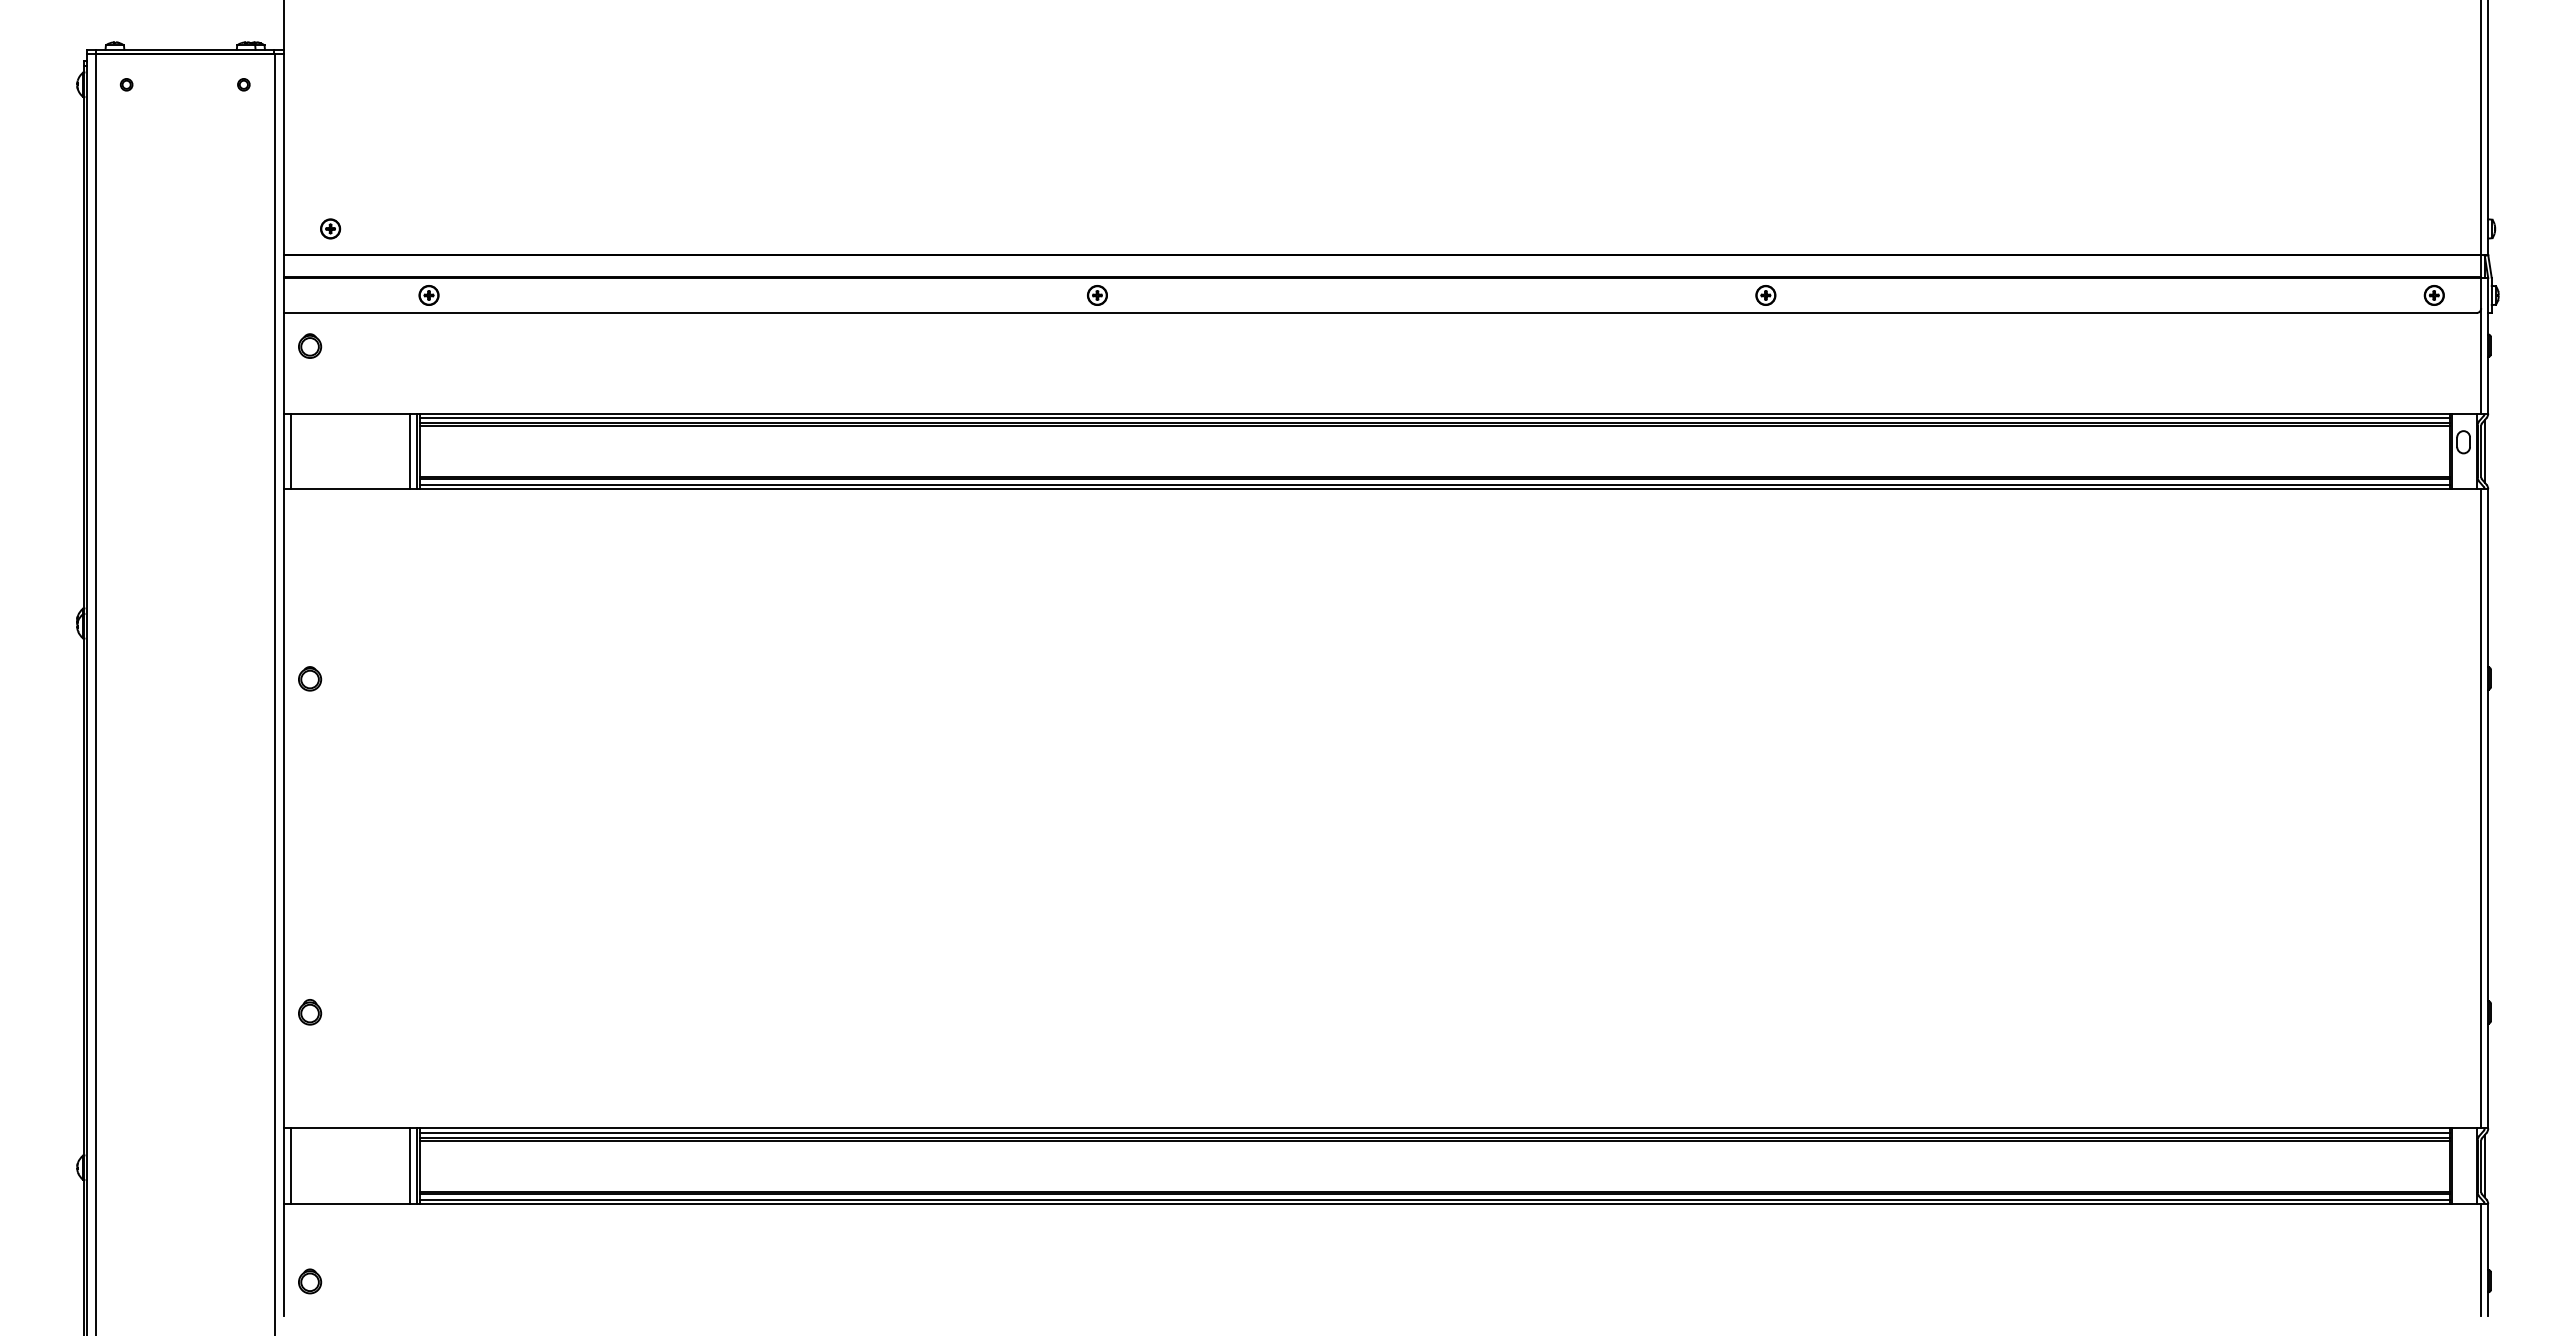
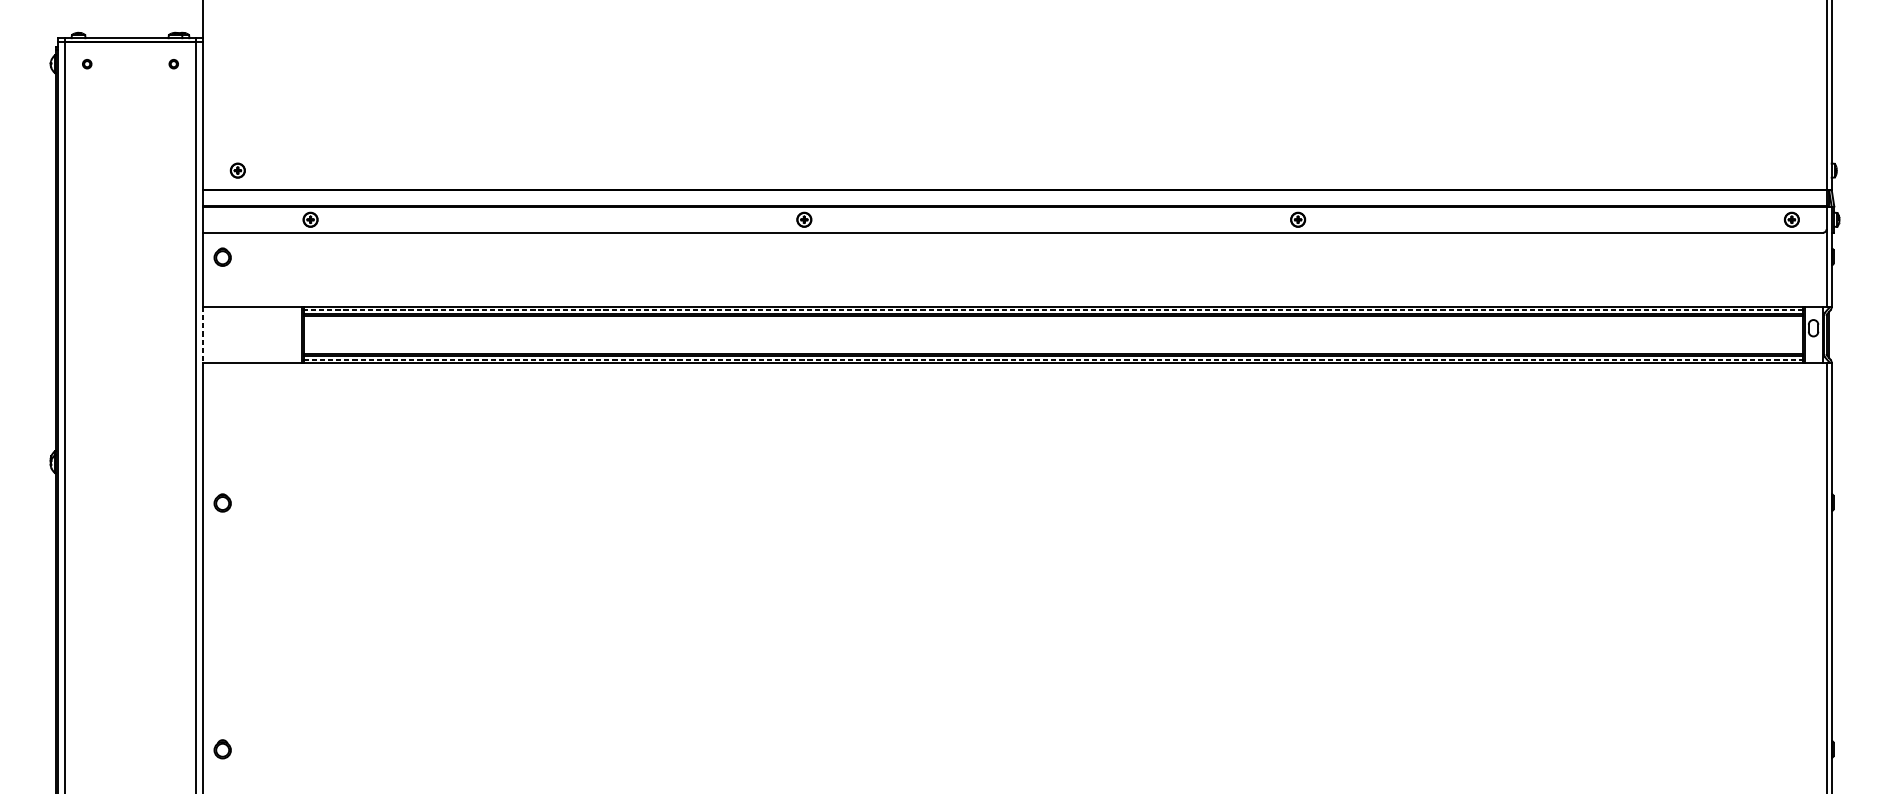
line: (1434, 418) -> (1053, 310), solid -> dashed
line: (283, 451) -> (203, 335), solid -> dashed
line: (291, 451) -> (208, 335), removed
line: (409, 451) -> (296, 335), removed
line: (1434, 484) -> (1053, 359), solid -> dashed

